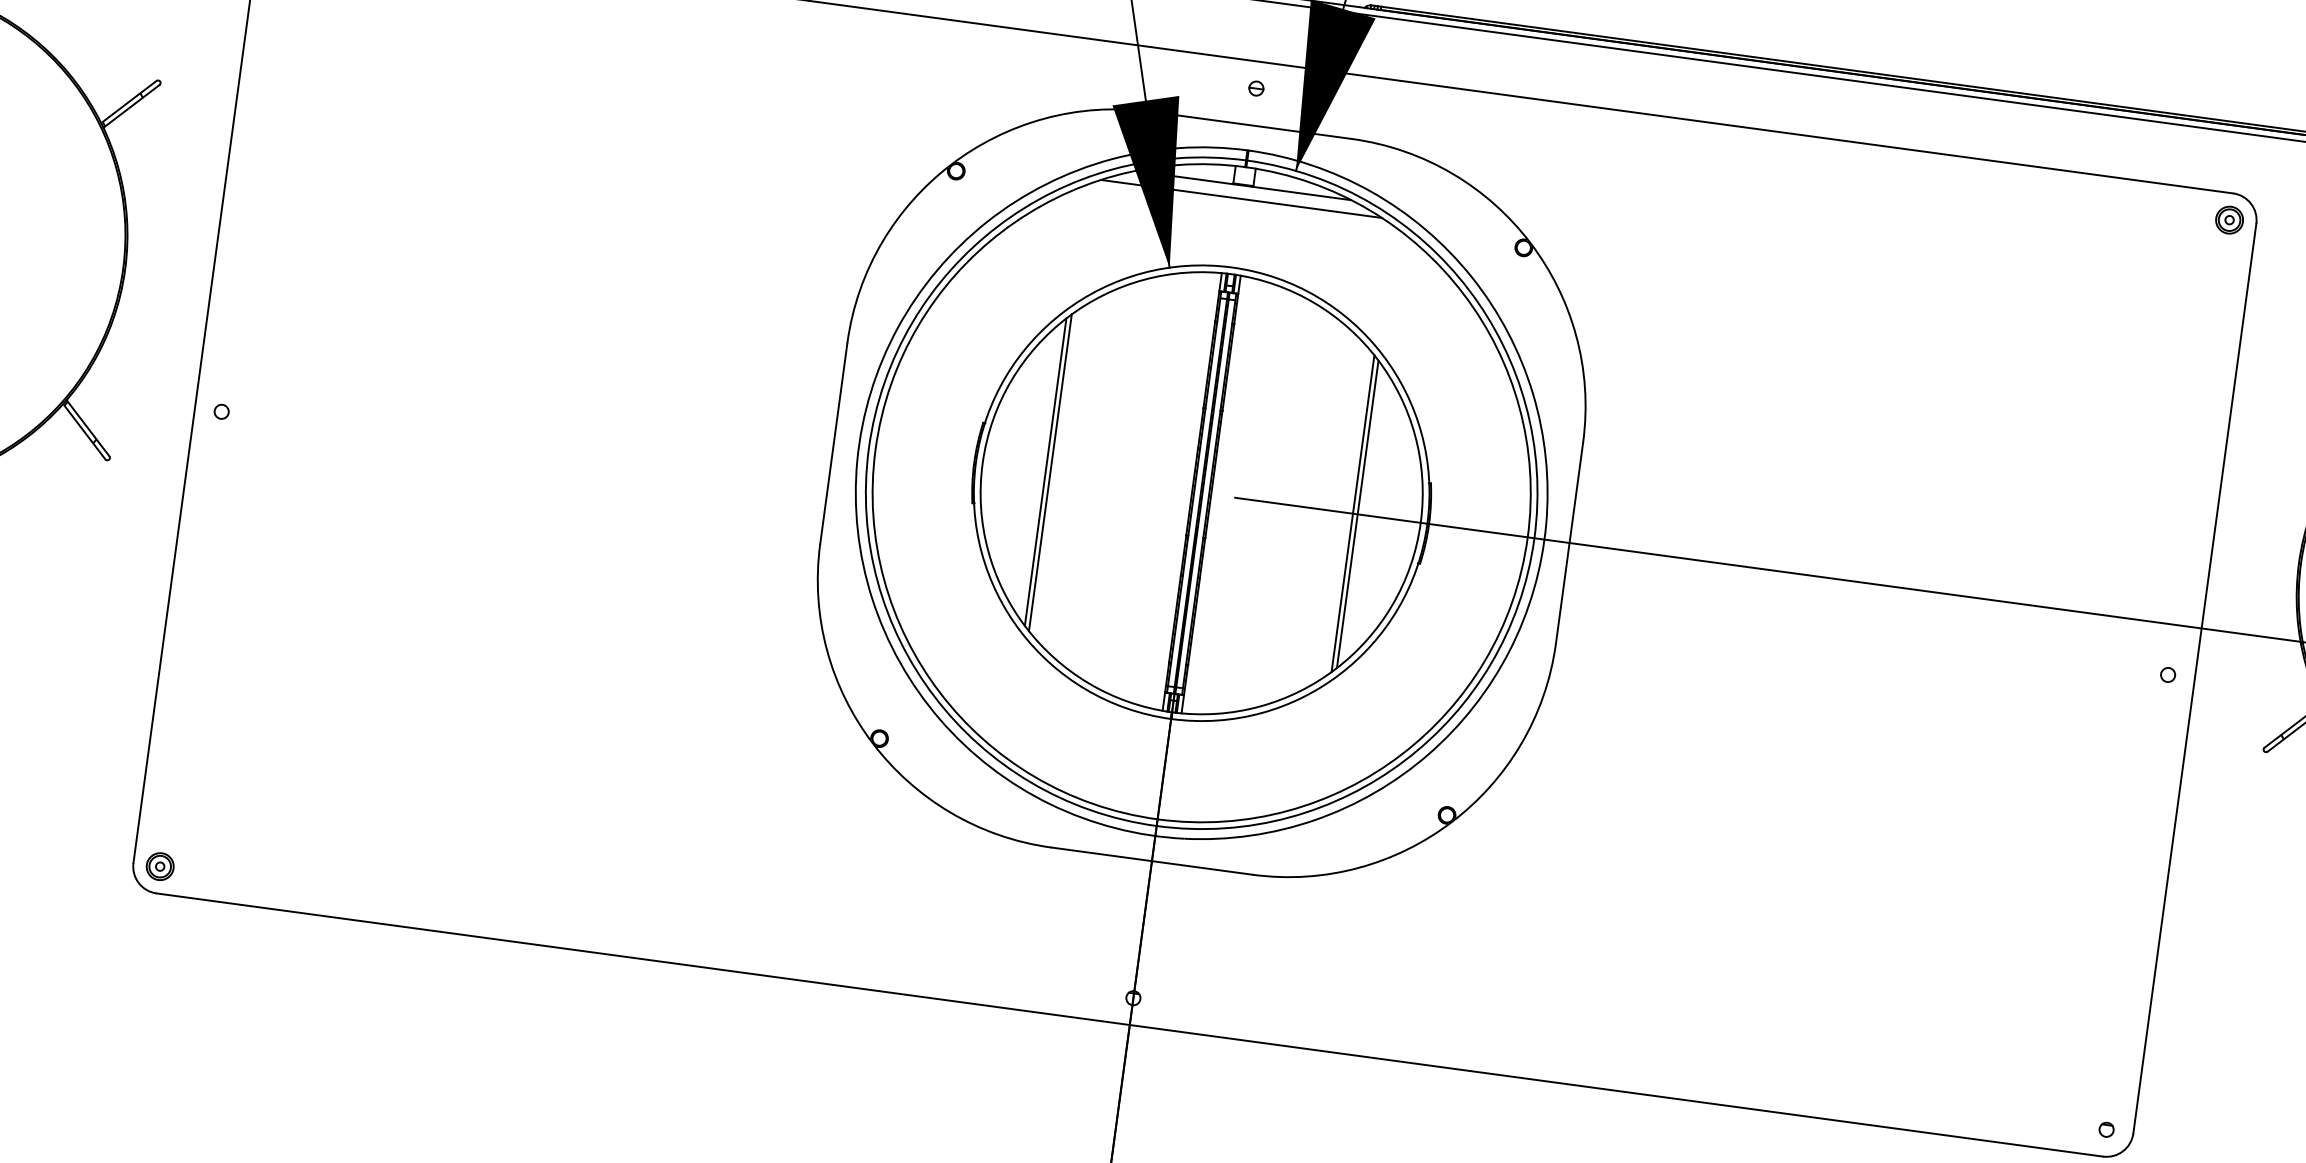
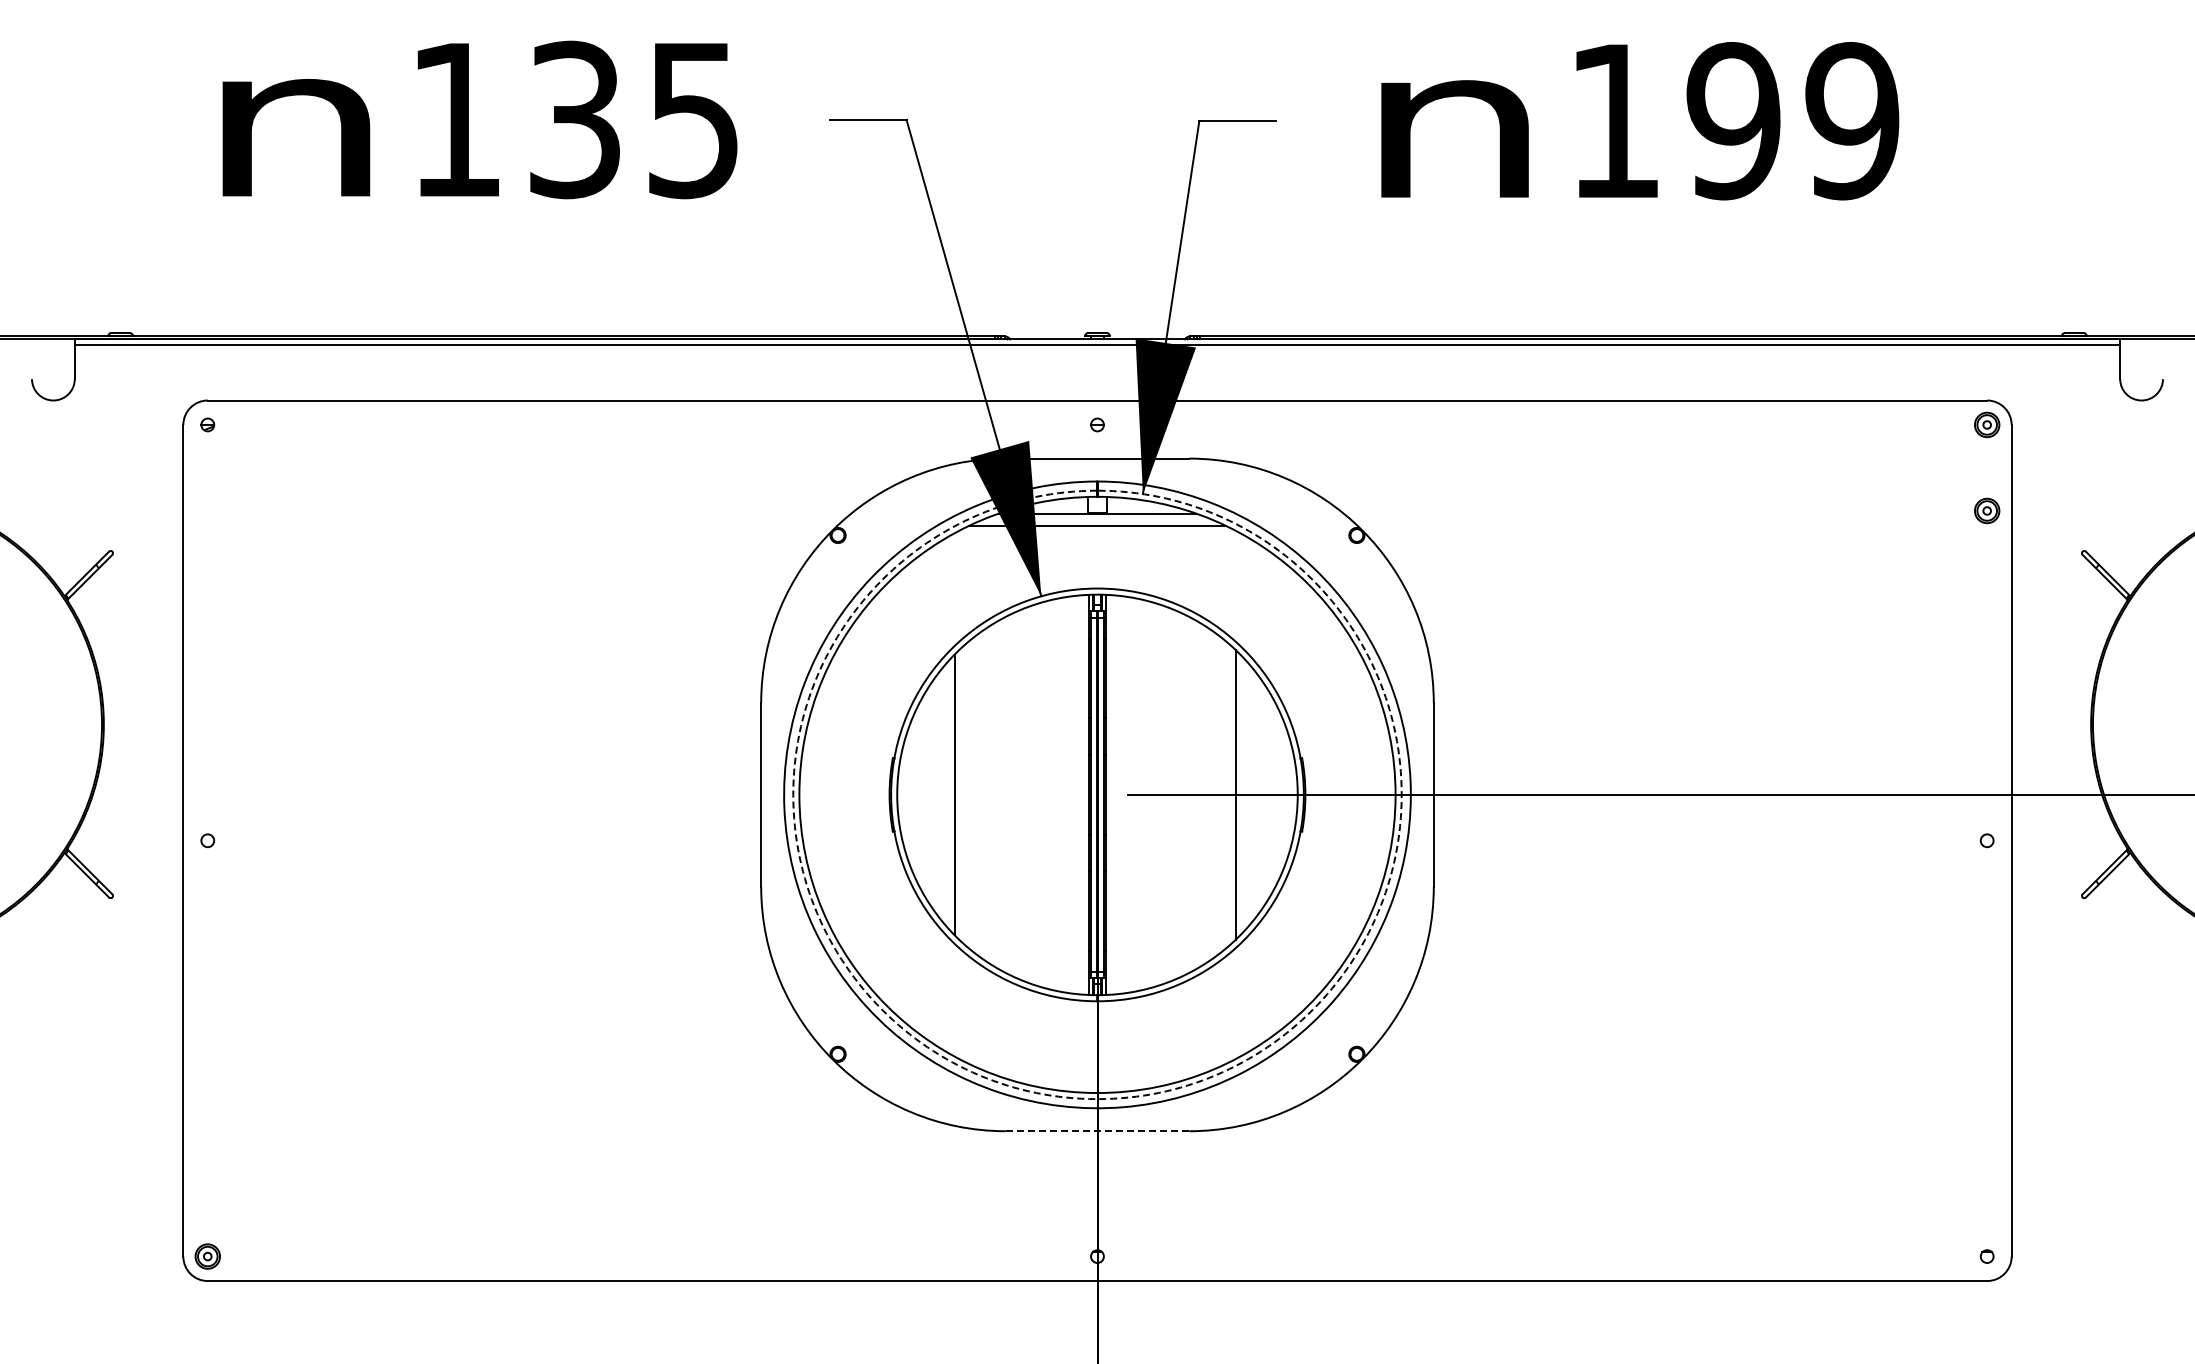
part: (2217, 313) -> (1987, 510), added
line: (1050, 472) -> (959, 794), removed
line: (1358, 513) -> (1240, 794), removed
arc: (1156, 826) -> (1097, 1099), solid -> dashed
line: (1151, 861) -> (1097, 1131), solid -> dashed

